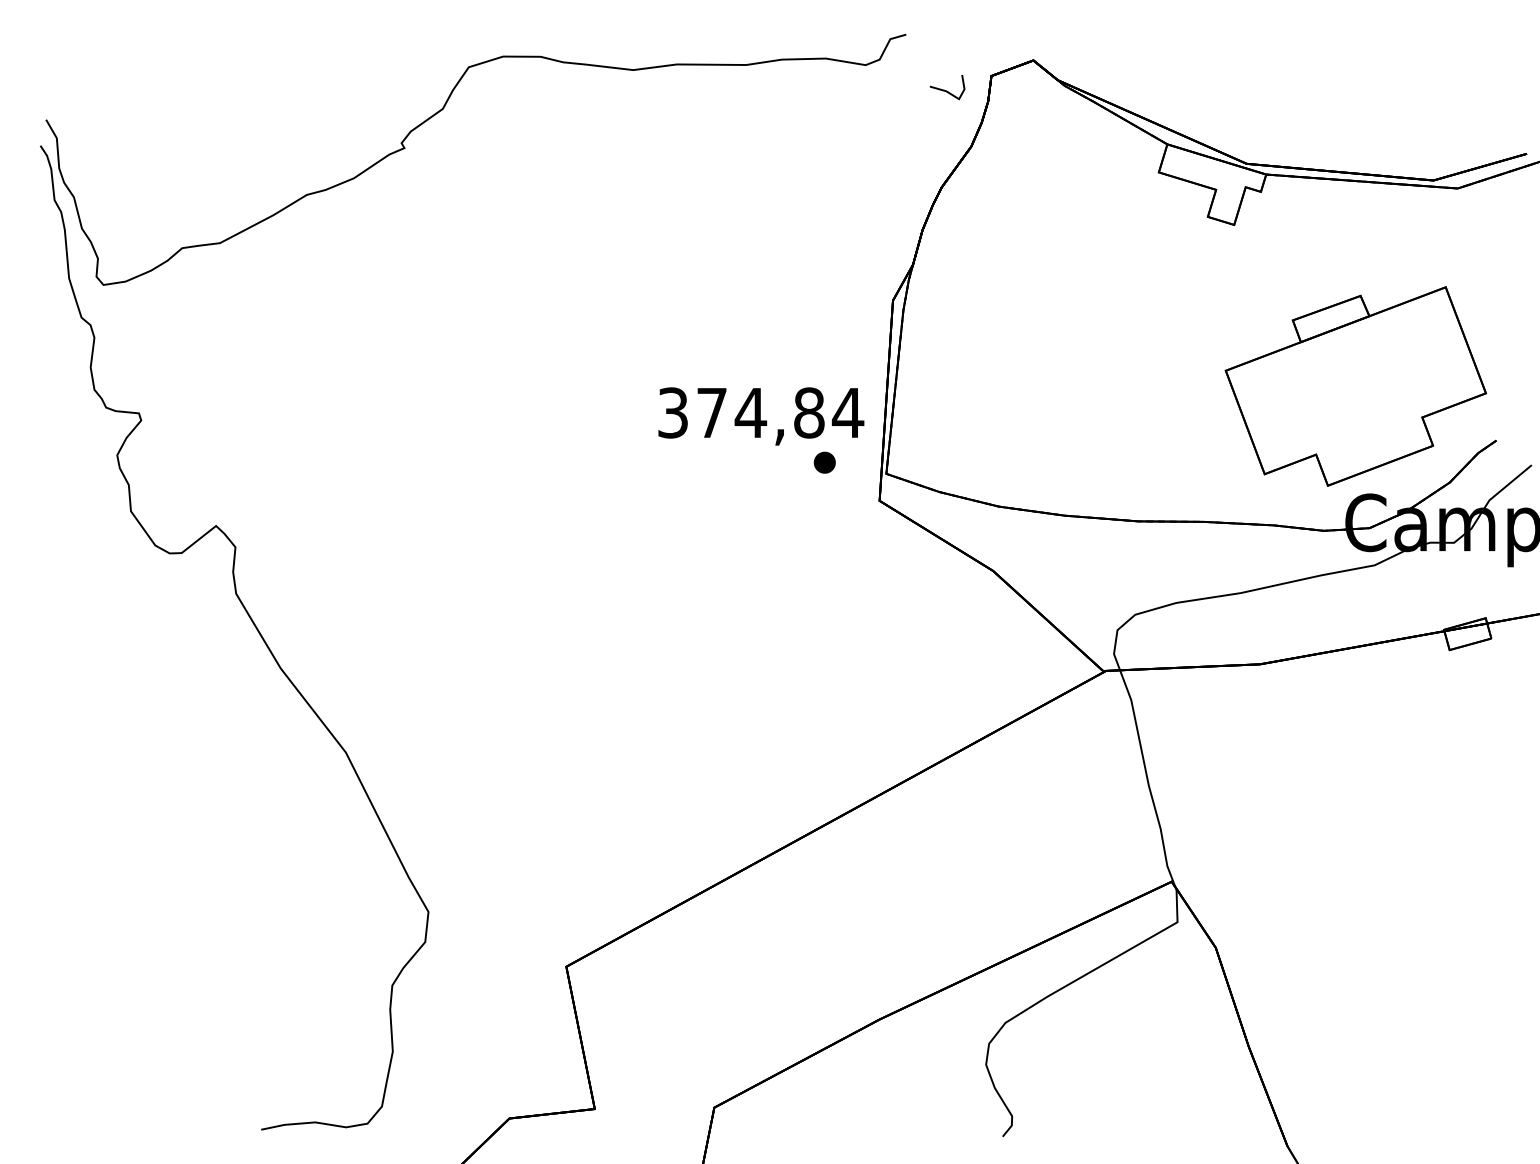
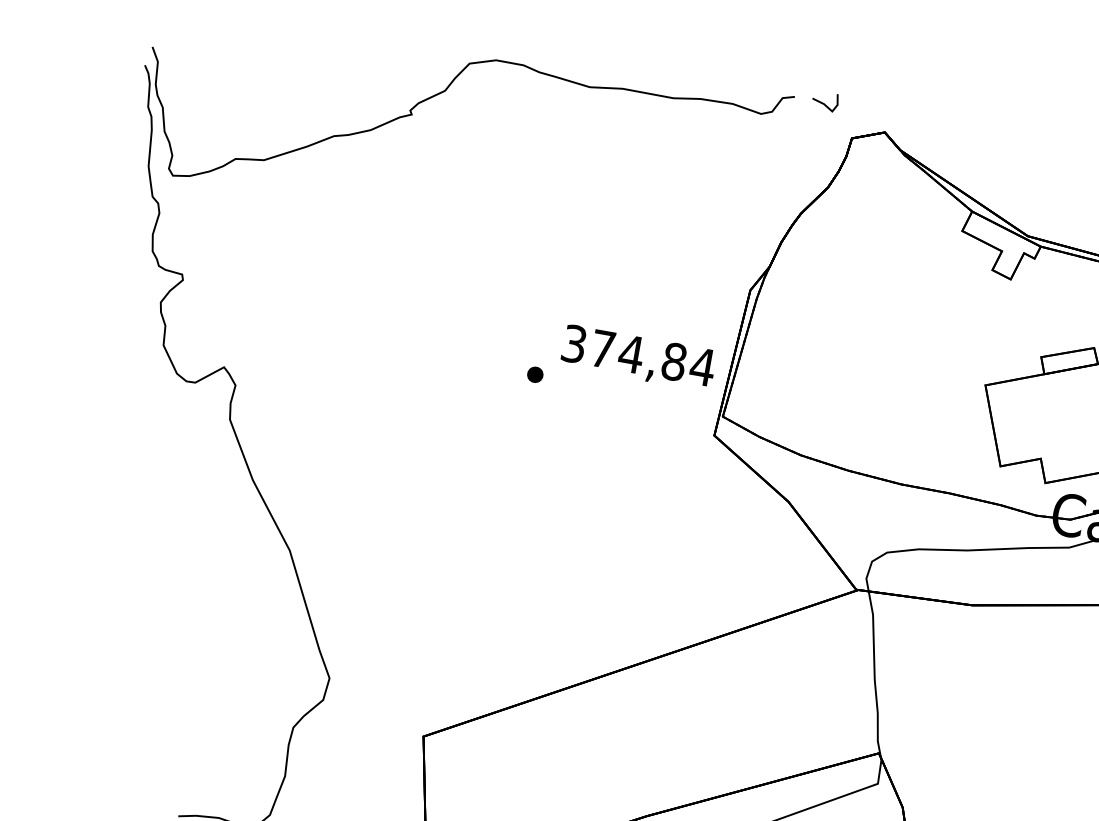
line: (947, 90) -> (824, 103), moved
part: (824, 462) -> (535, 374), moved

